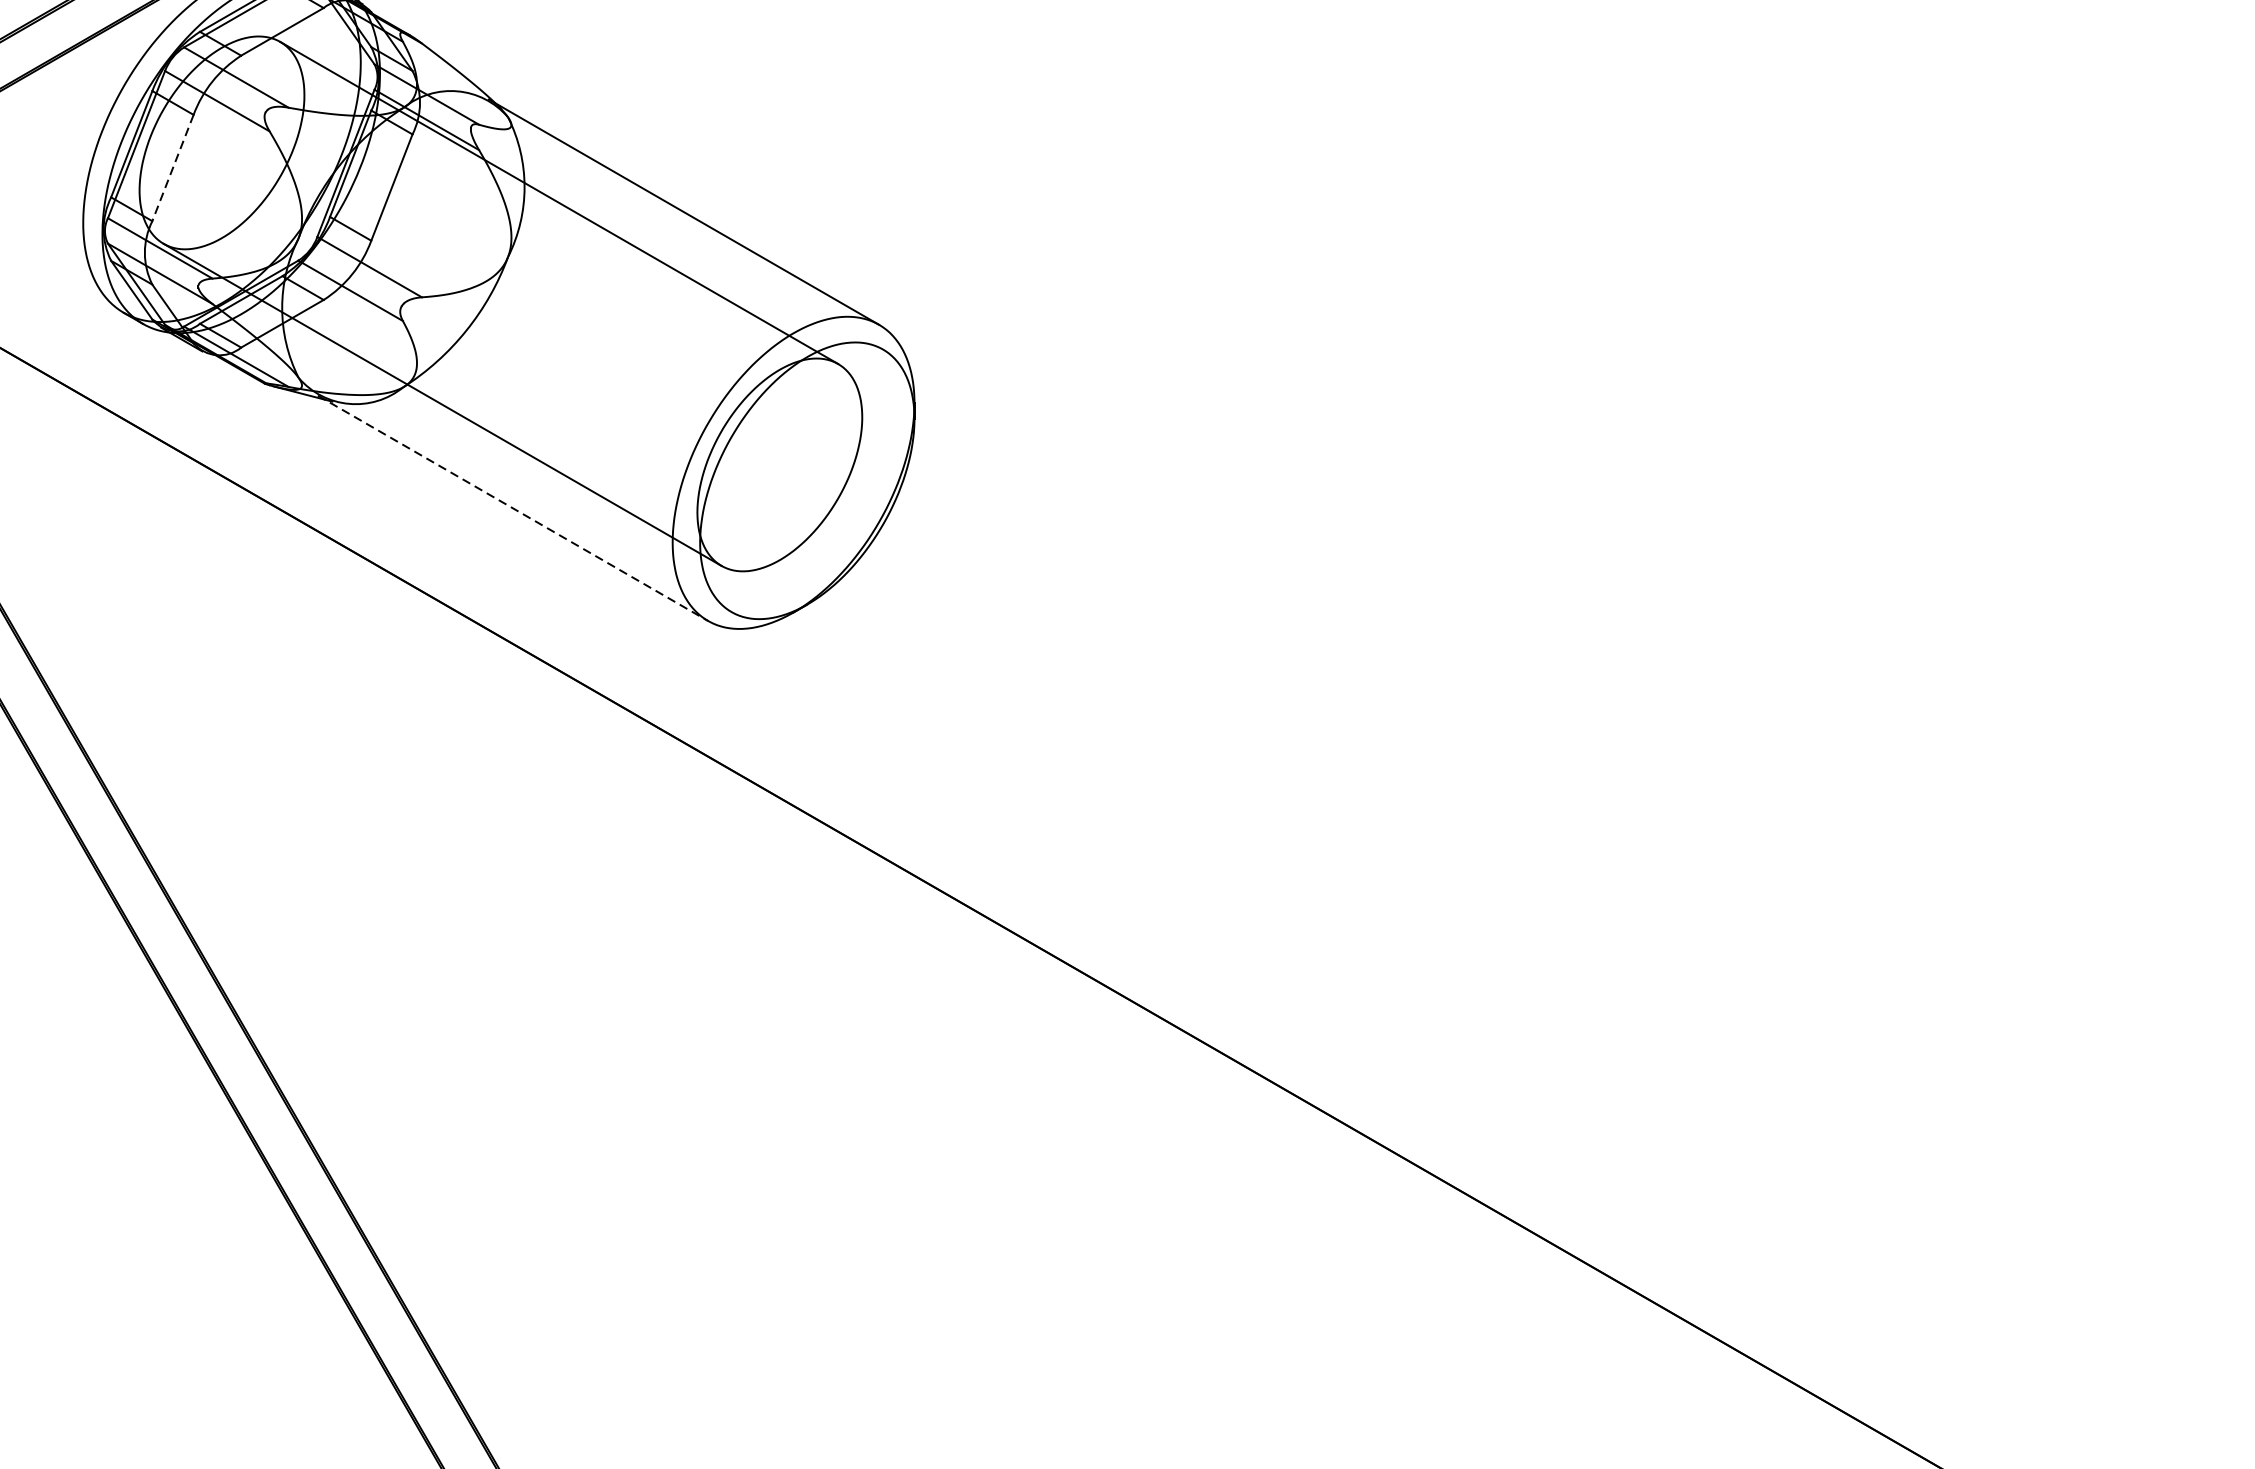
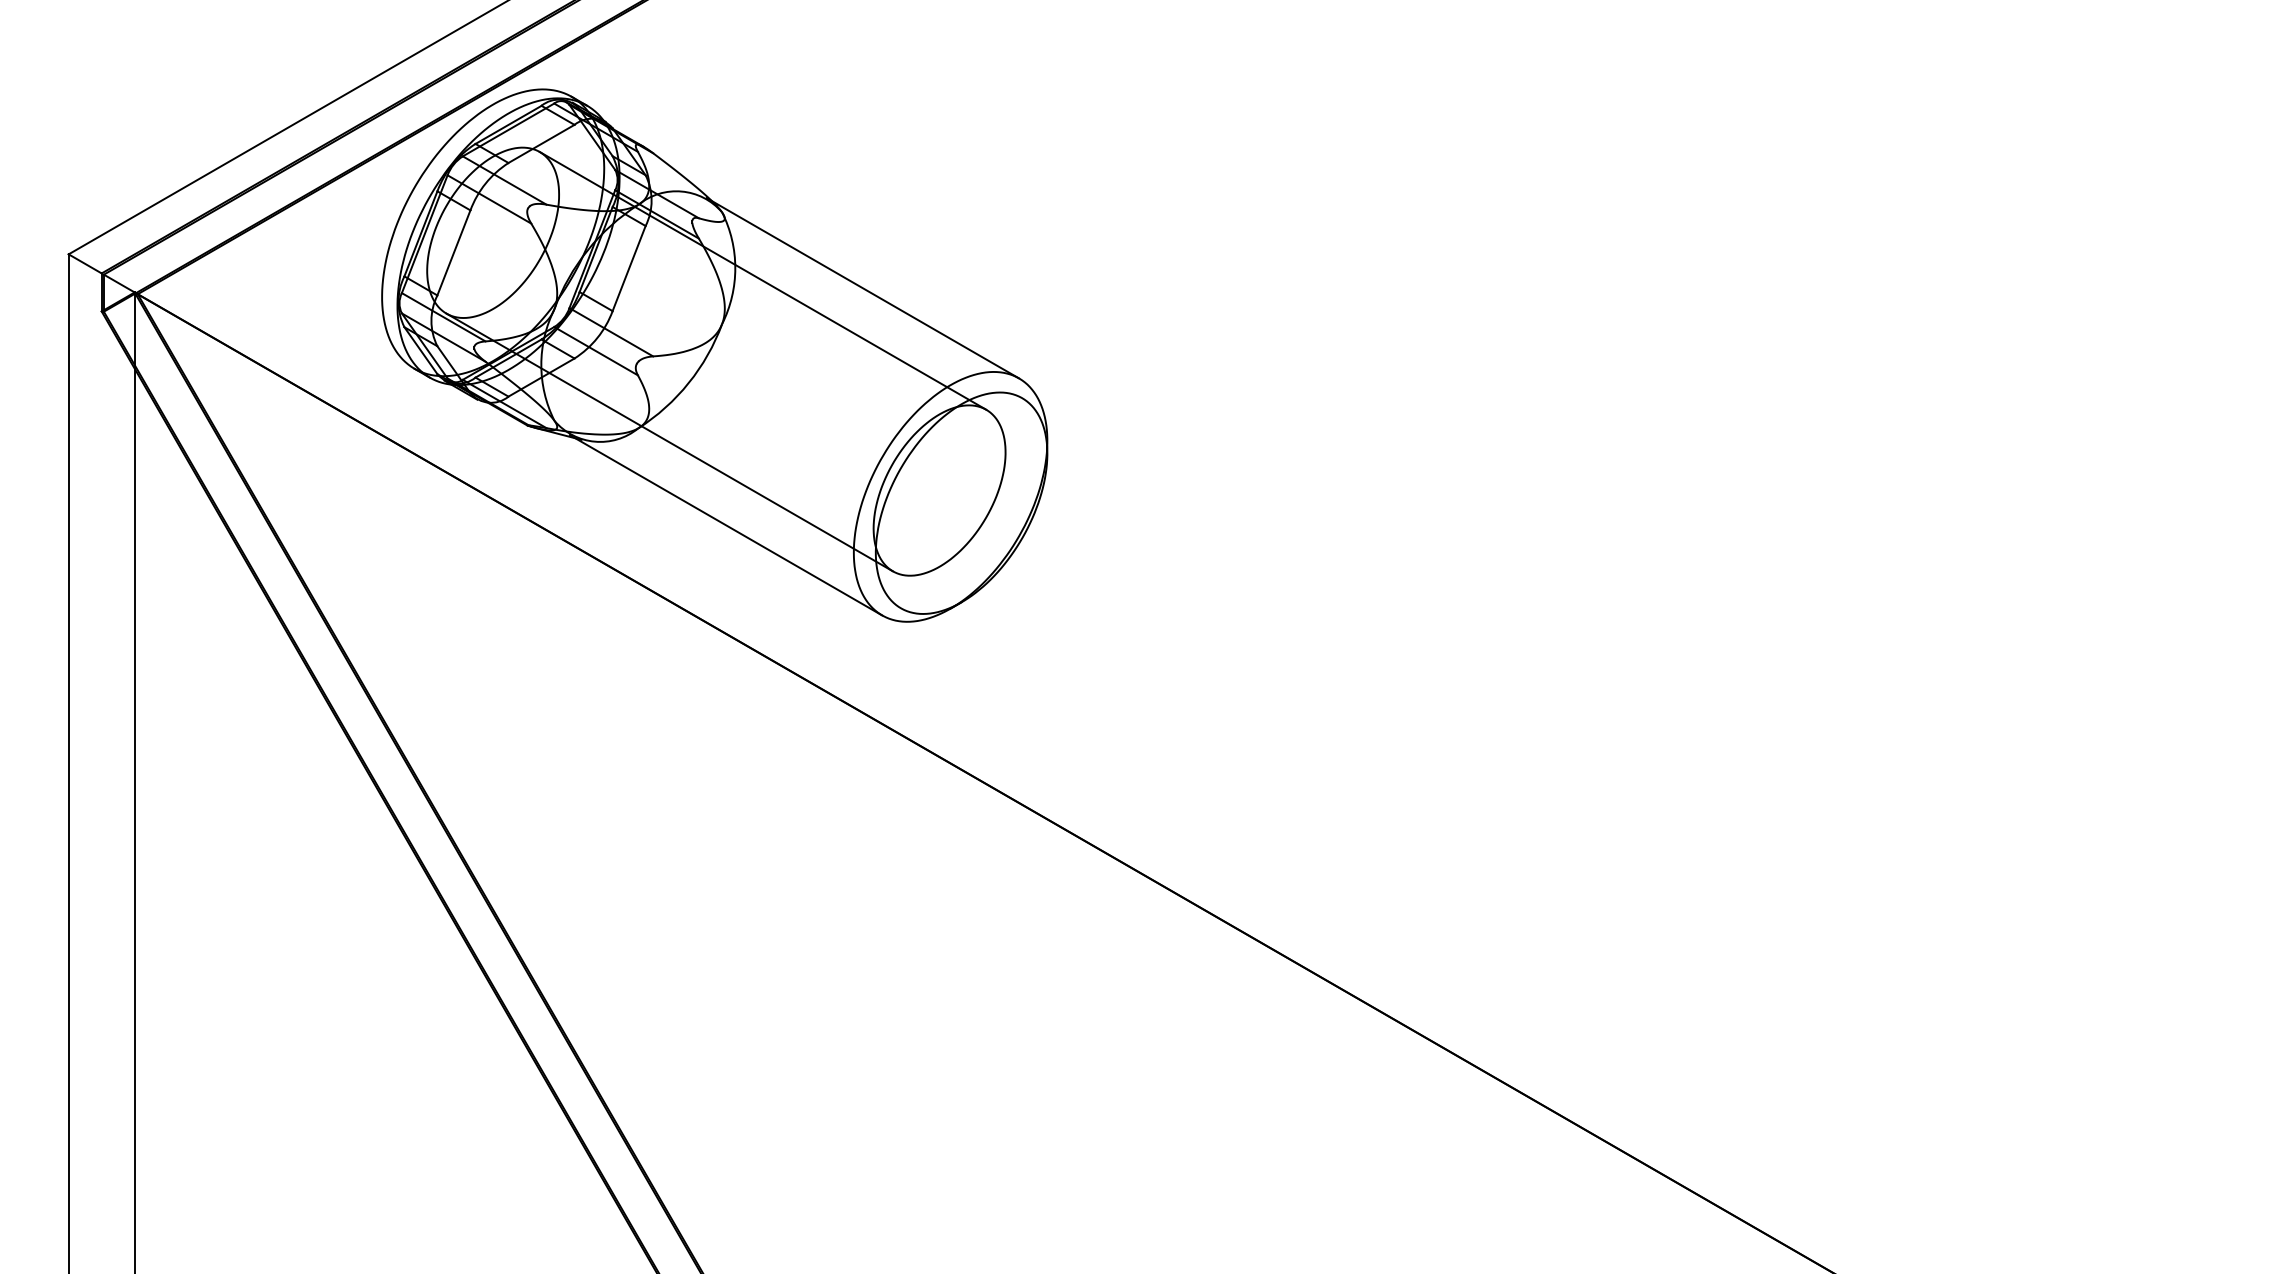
line: (172, 167) -> (453, 252), dashed -> solid
line: (513, 508) -> (726, 525), dashed -> solid

